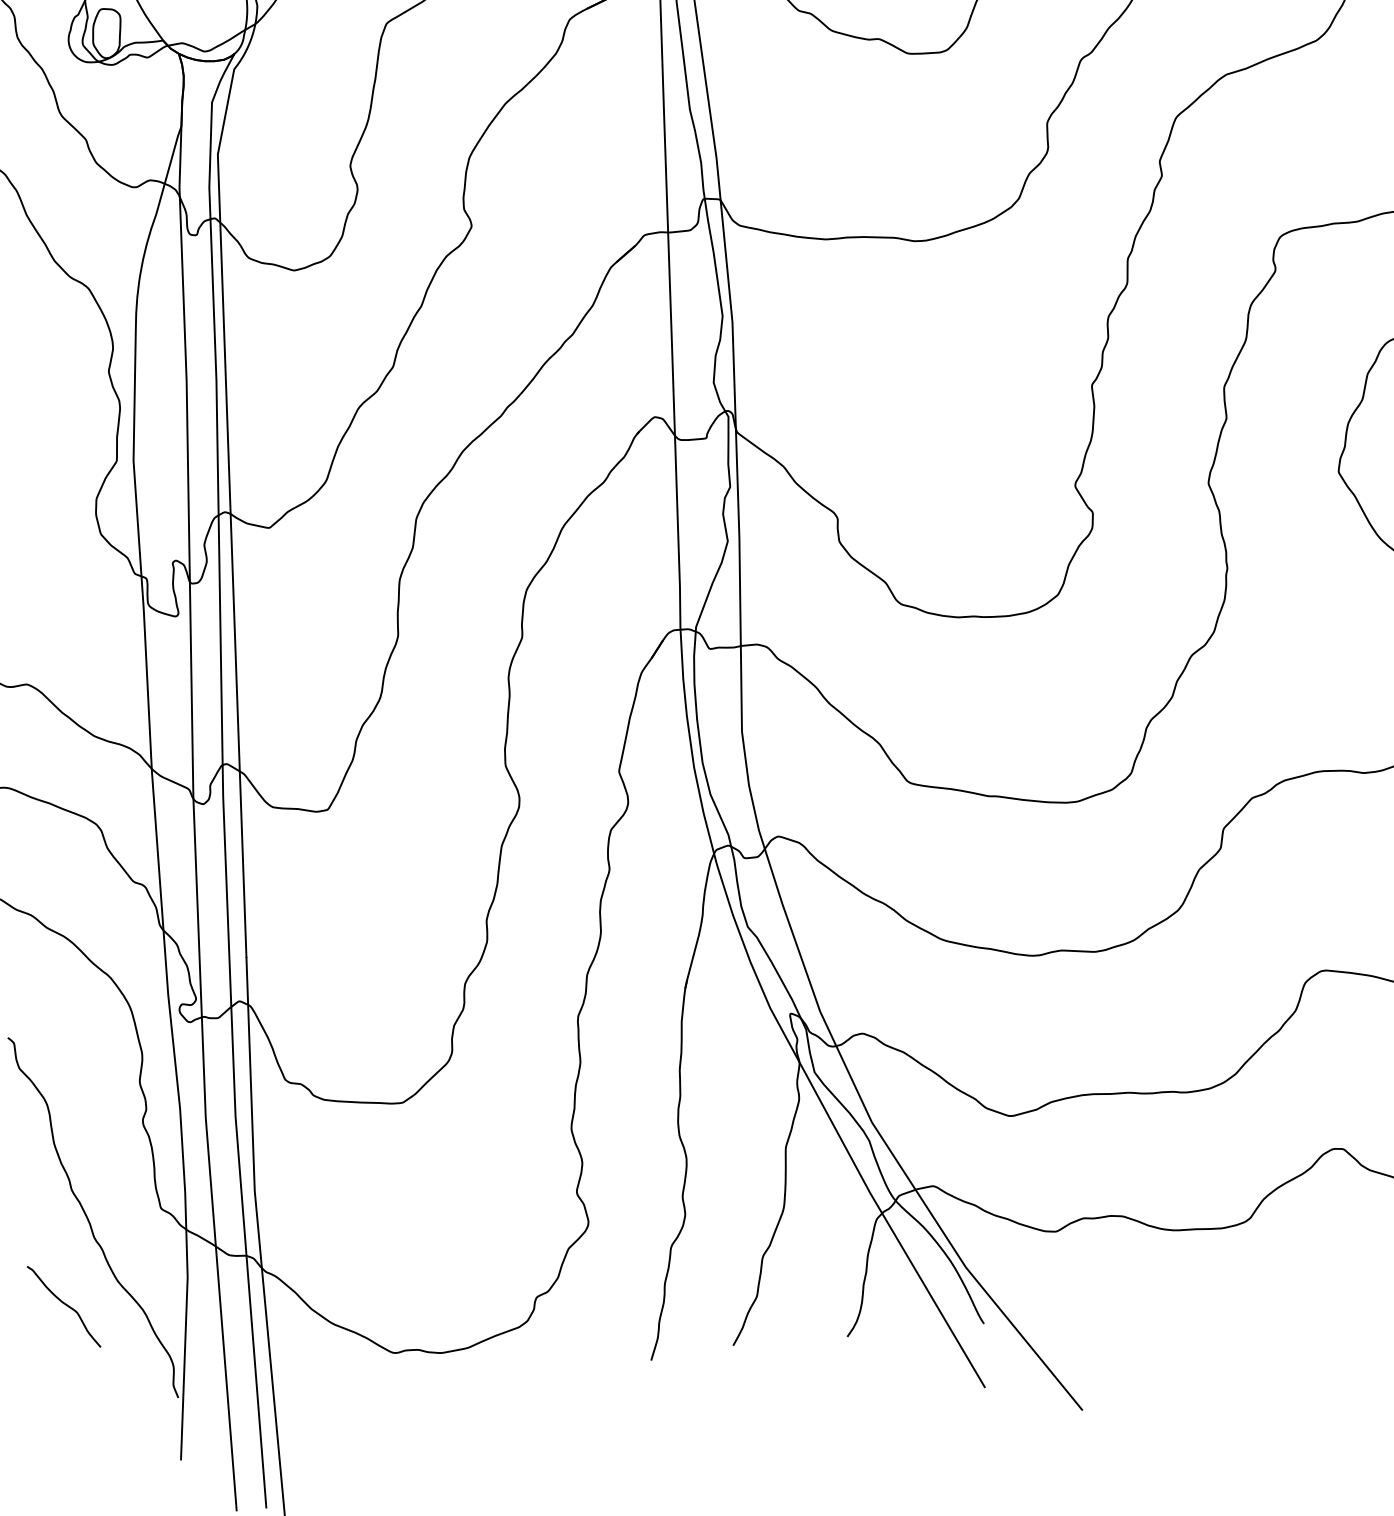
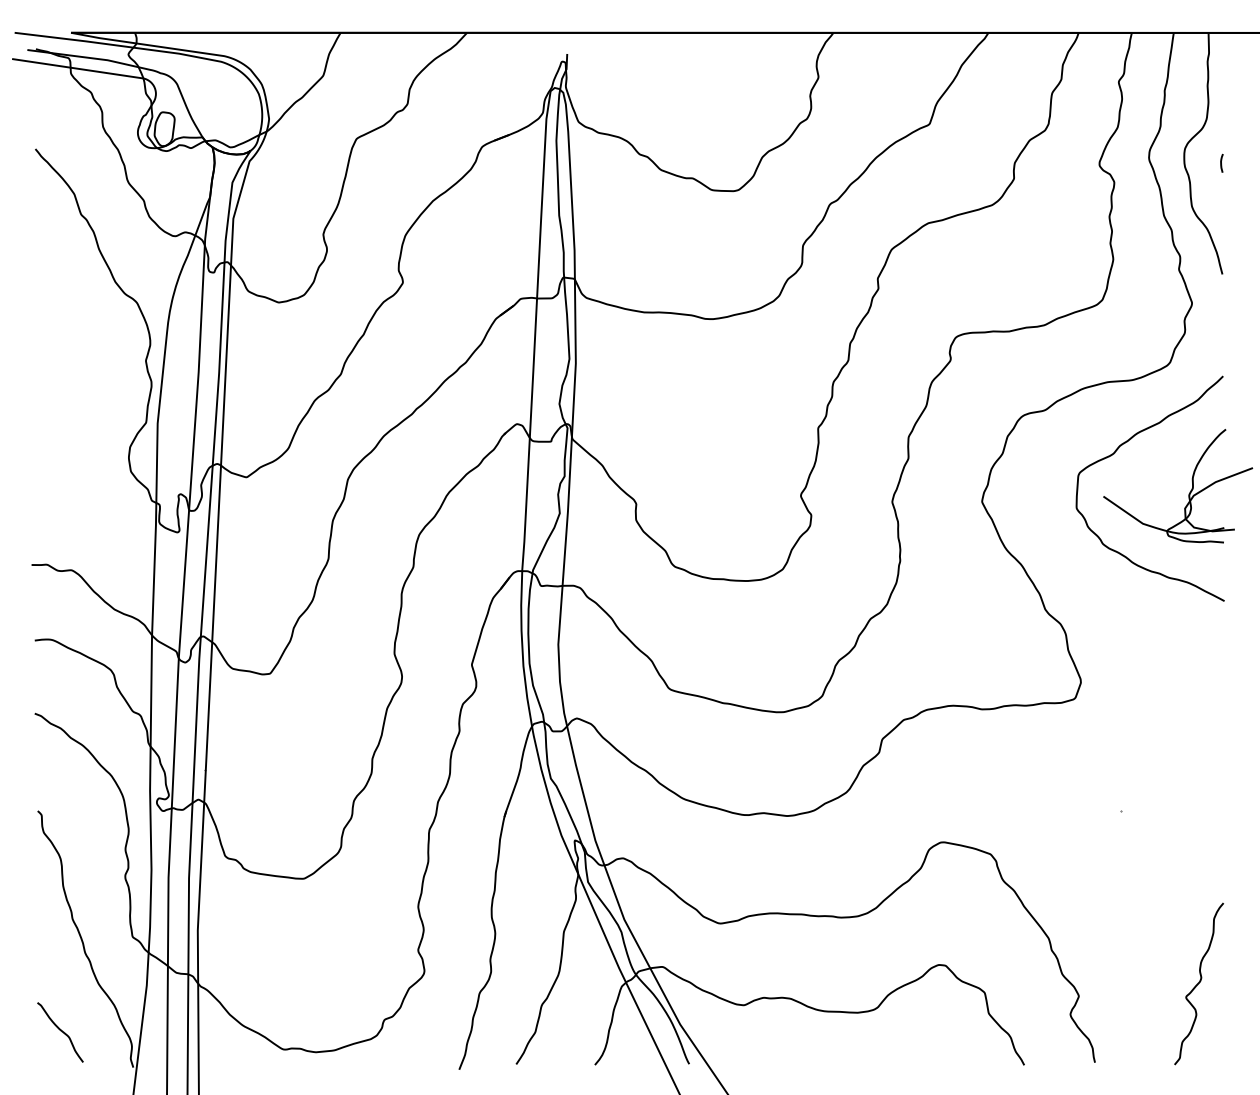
curve: (64, 1305) -> (60, 1031), moved

